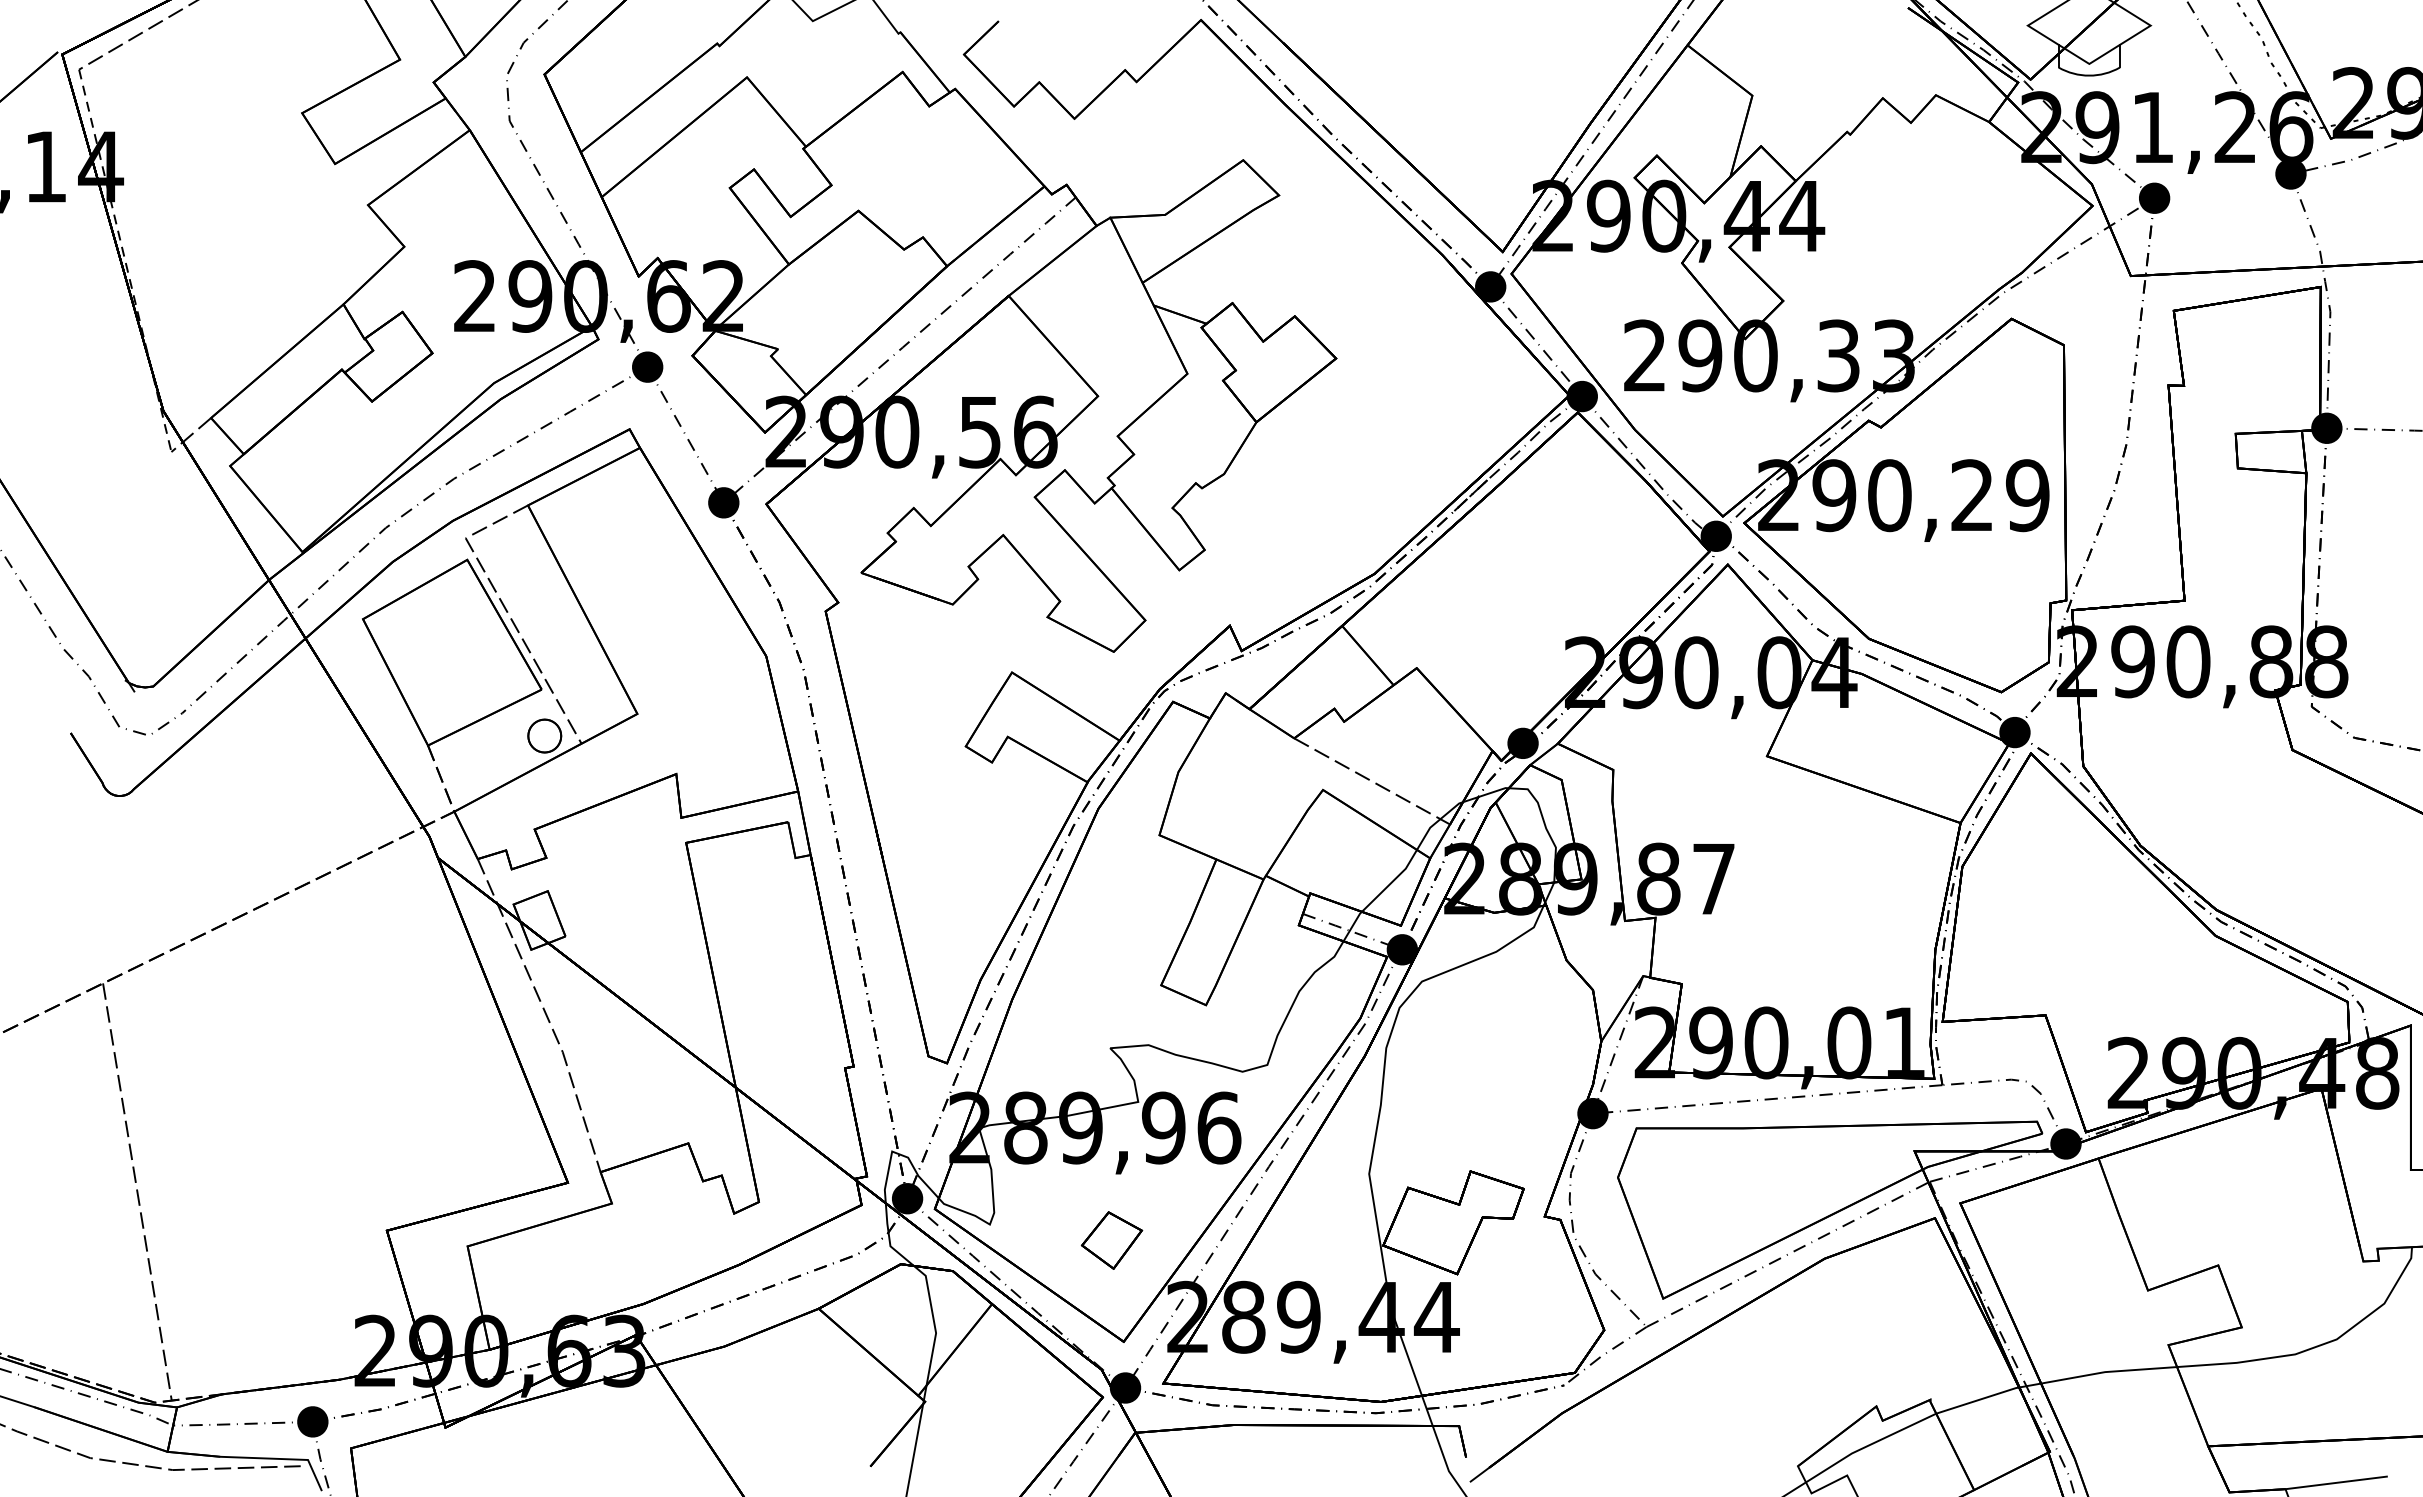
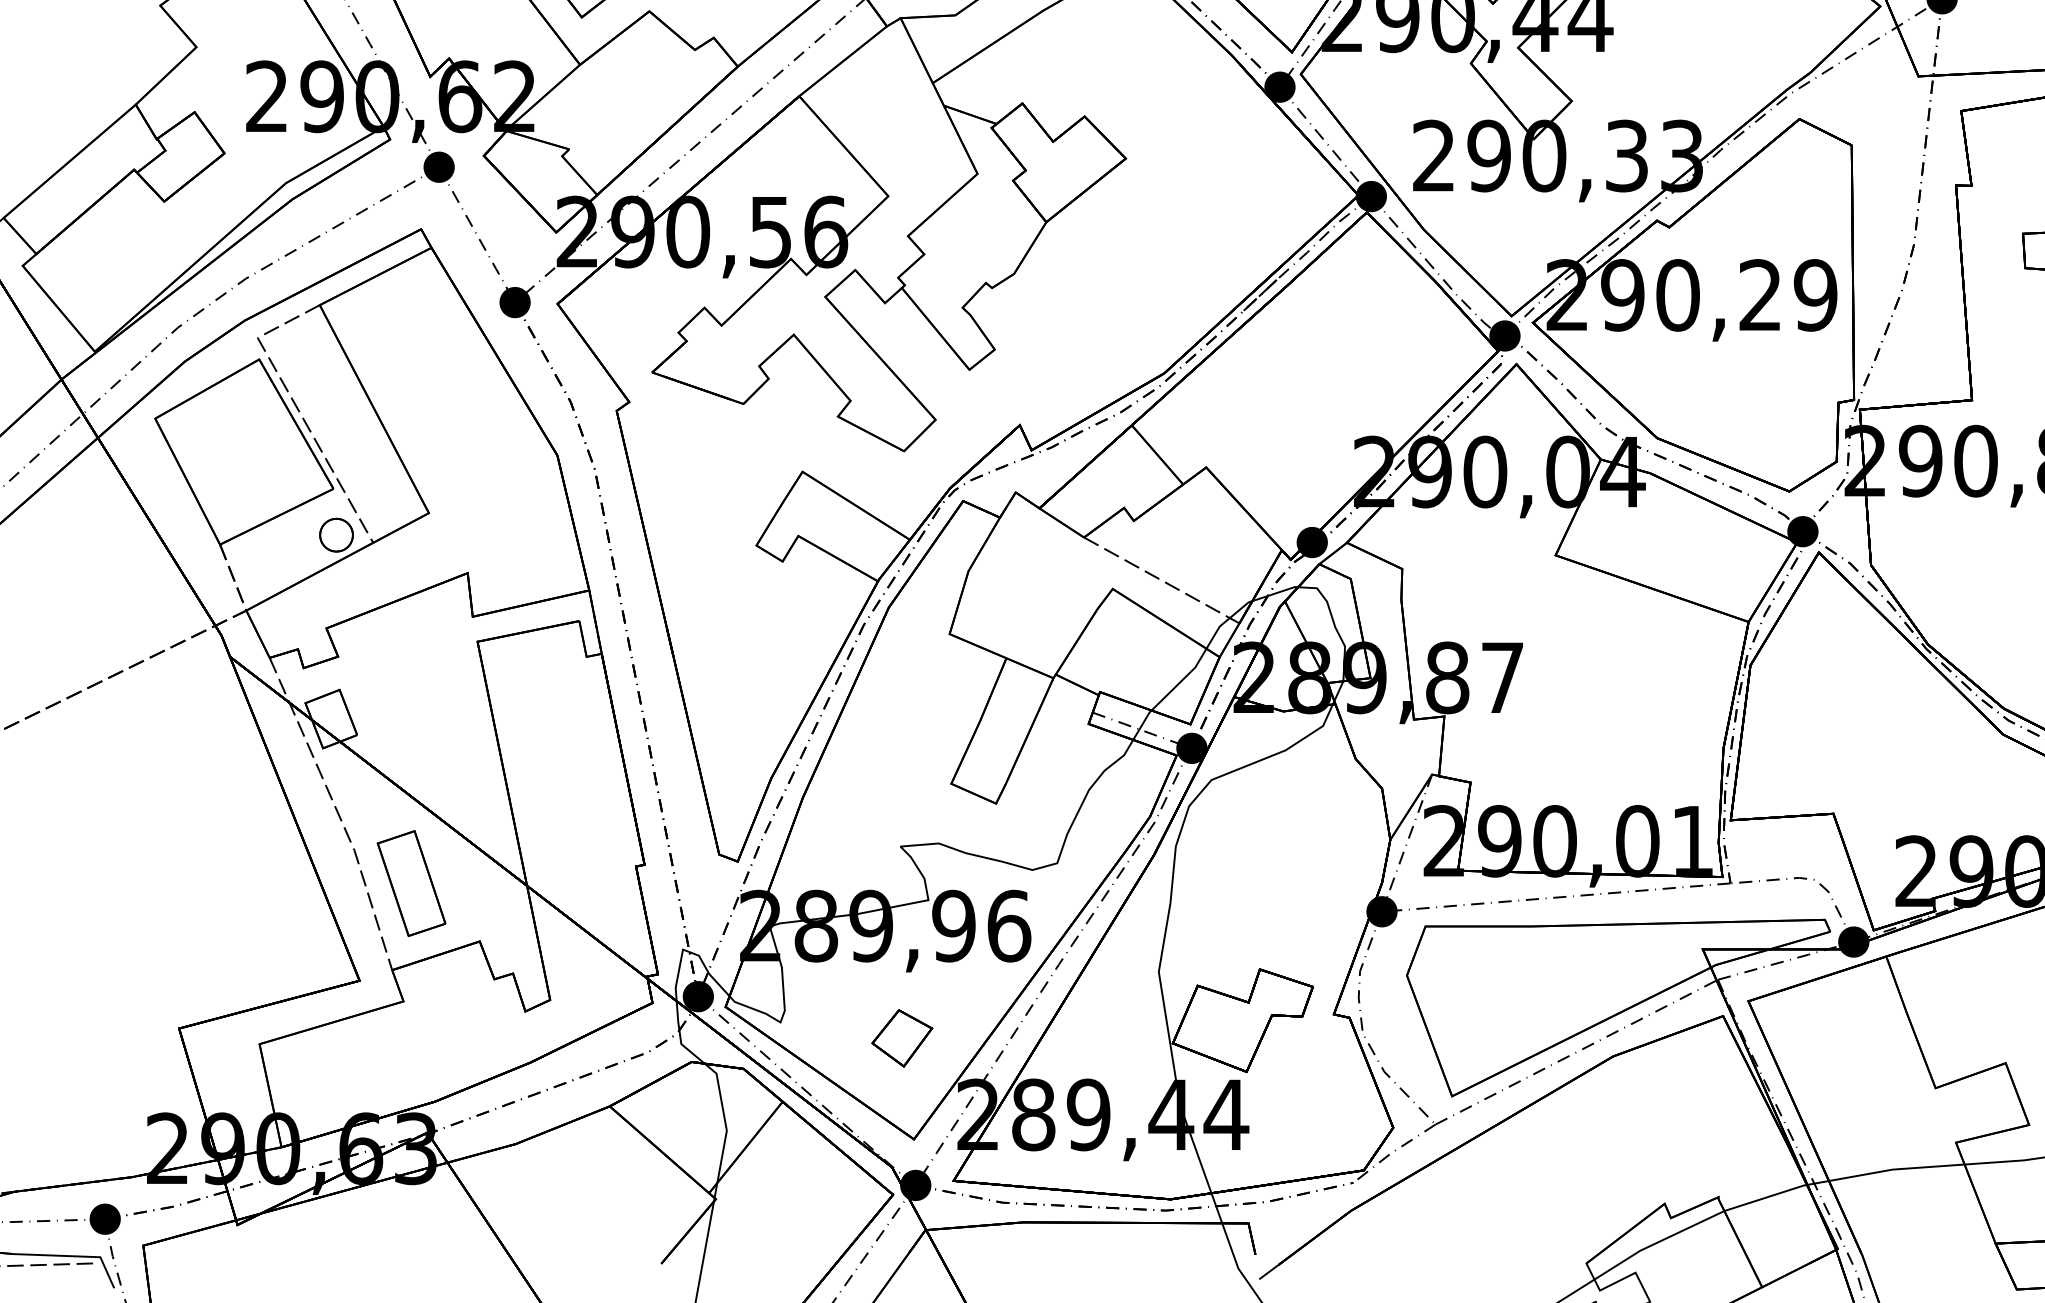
part: (619, 1084) -> (411, 882), added

